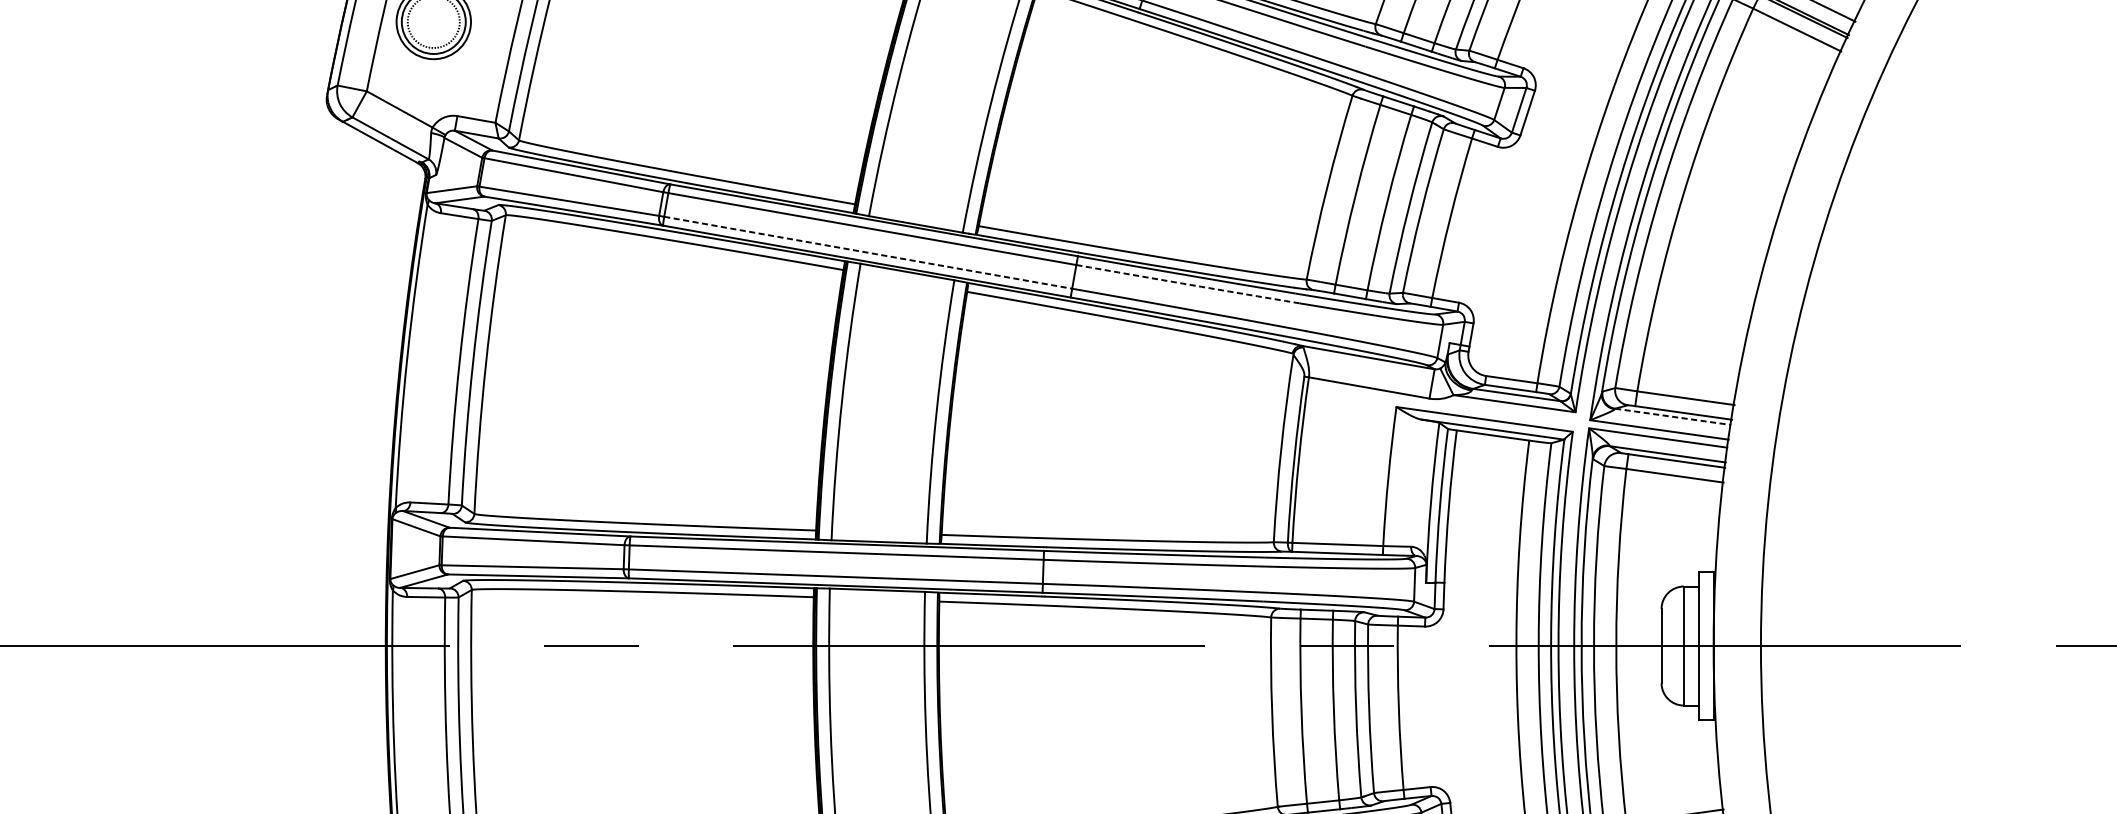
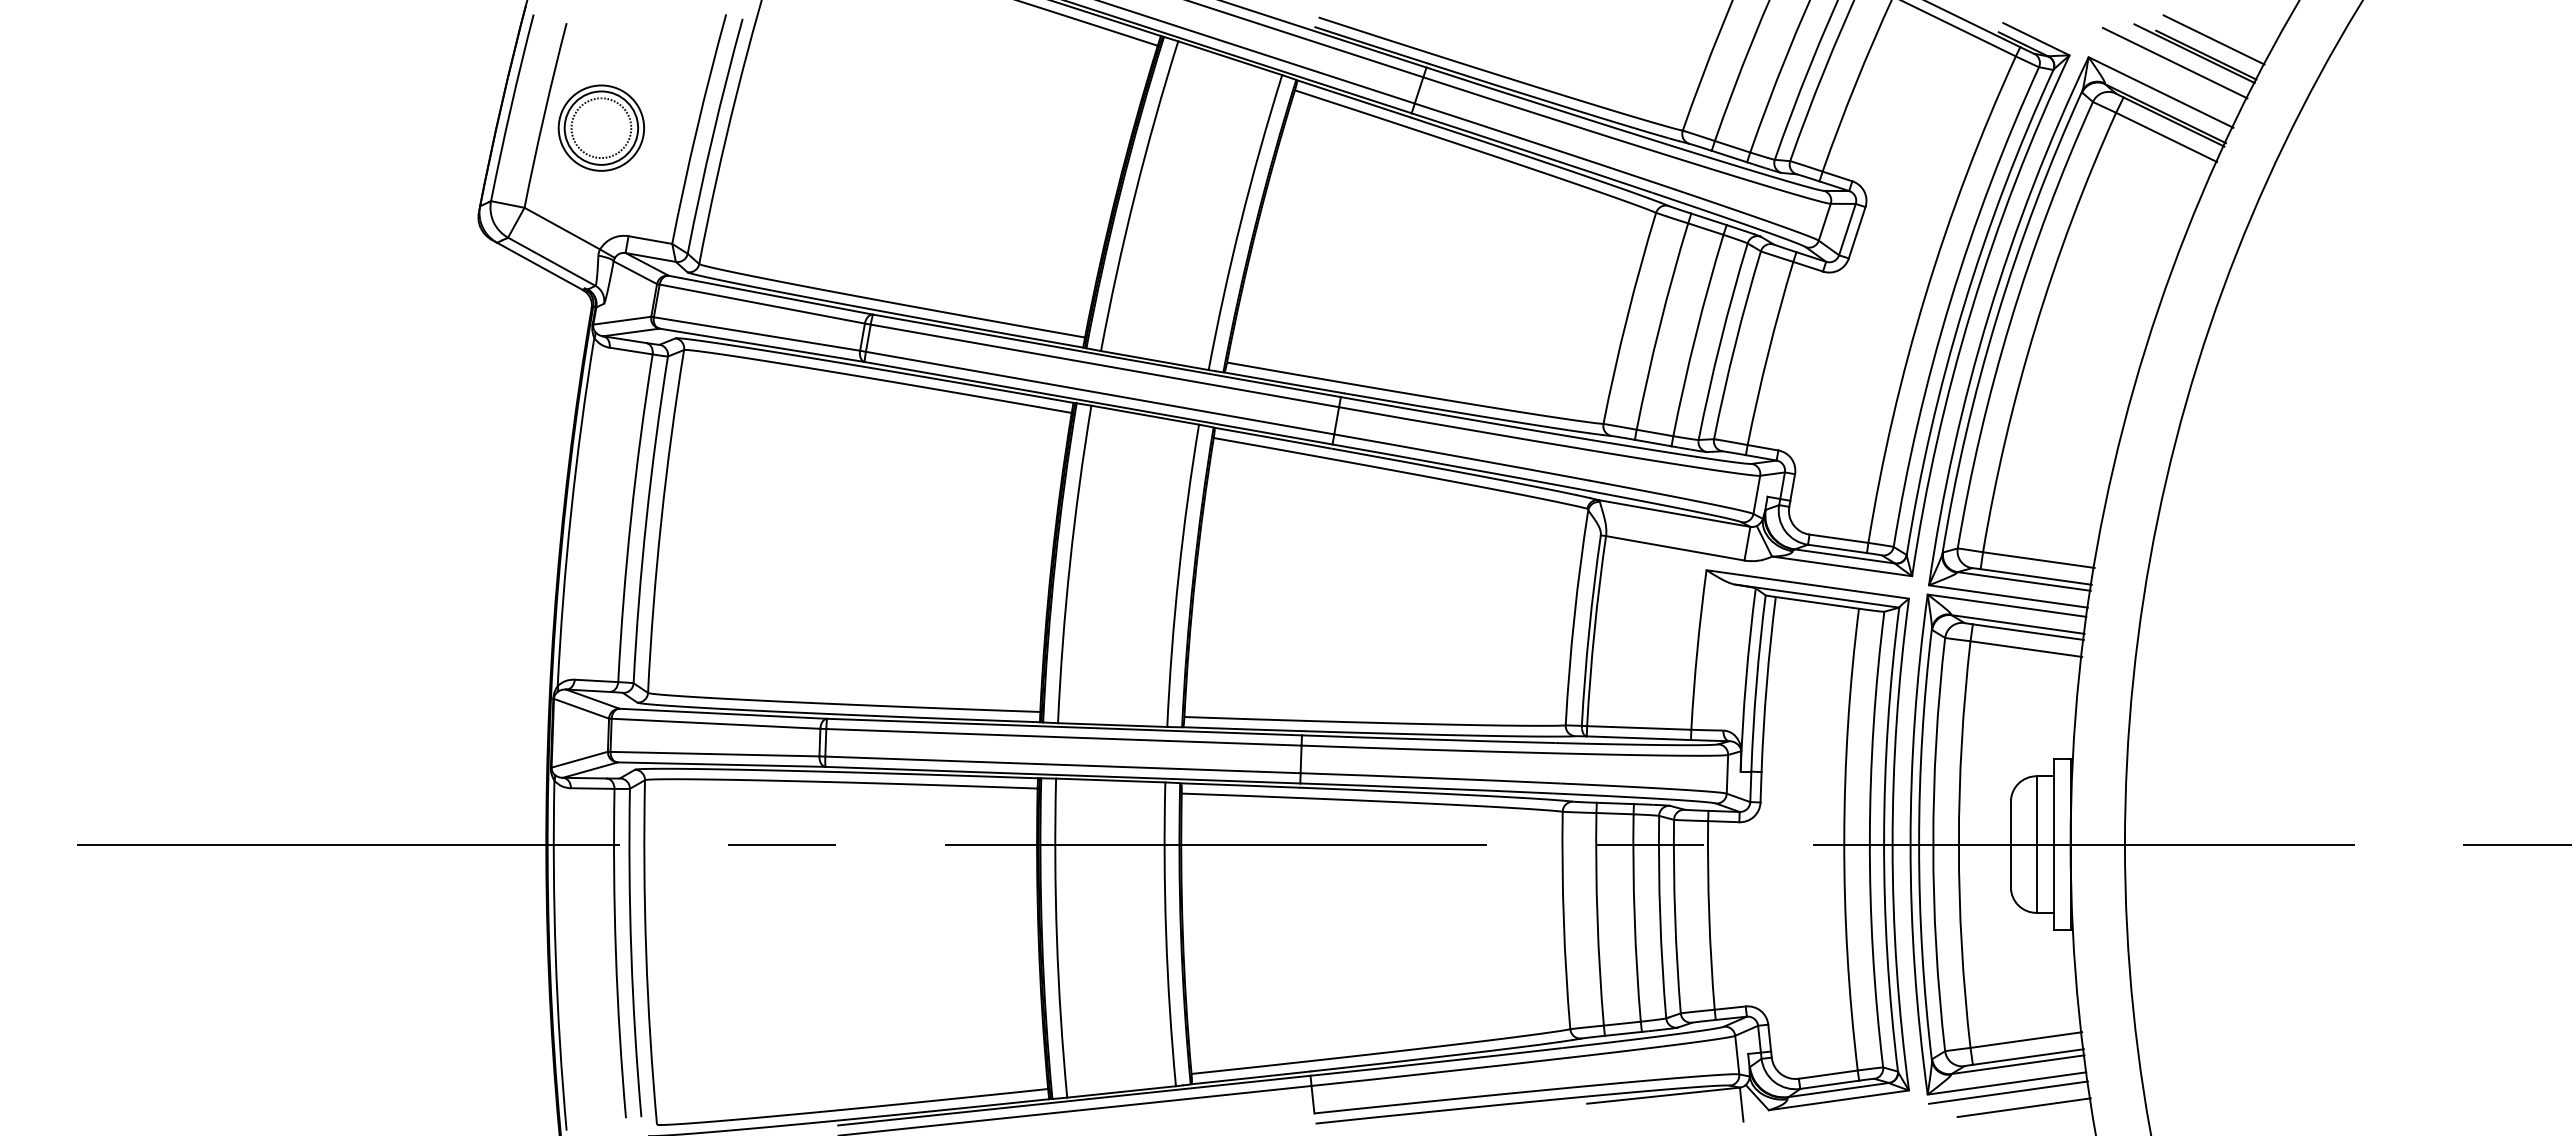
line: (868, 253) -> (1100, 393), dashed -> solid
arc: (1188, 284) -> (1467, 429), dashed -> solid
line: (1673, 416) -> (2024, 581), dashed -> solid

